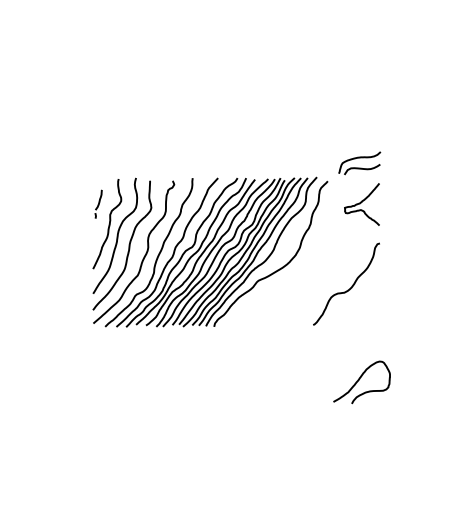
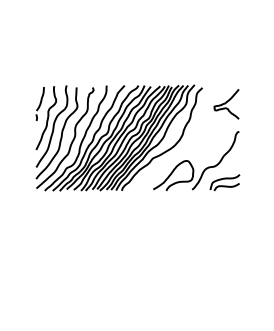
part: (359, 163) -> (224, 182), moved
part: (98, 204) -> (40, 104), size x1.67
curve: (359, 380) -> (171, 174), moved

